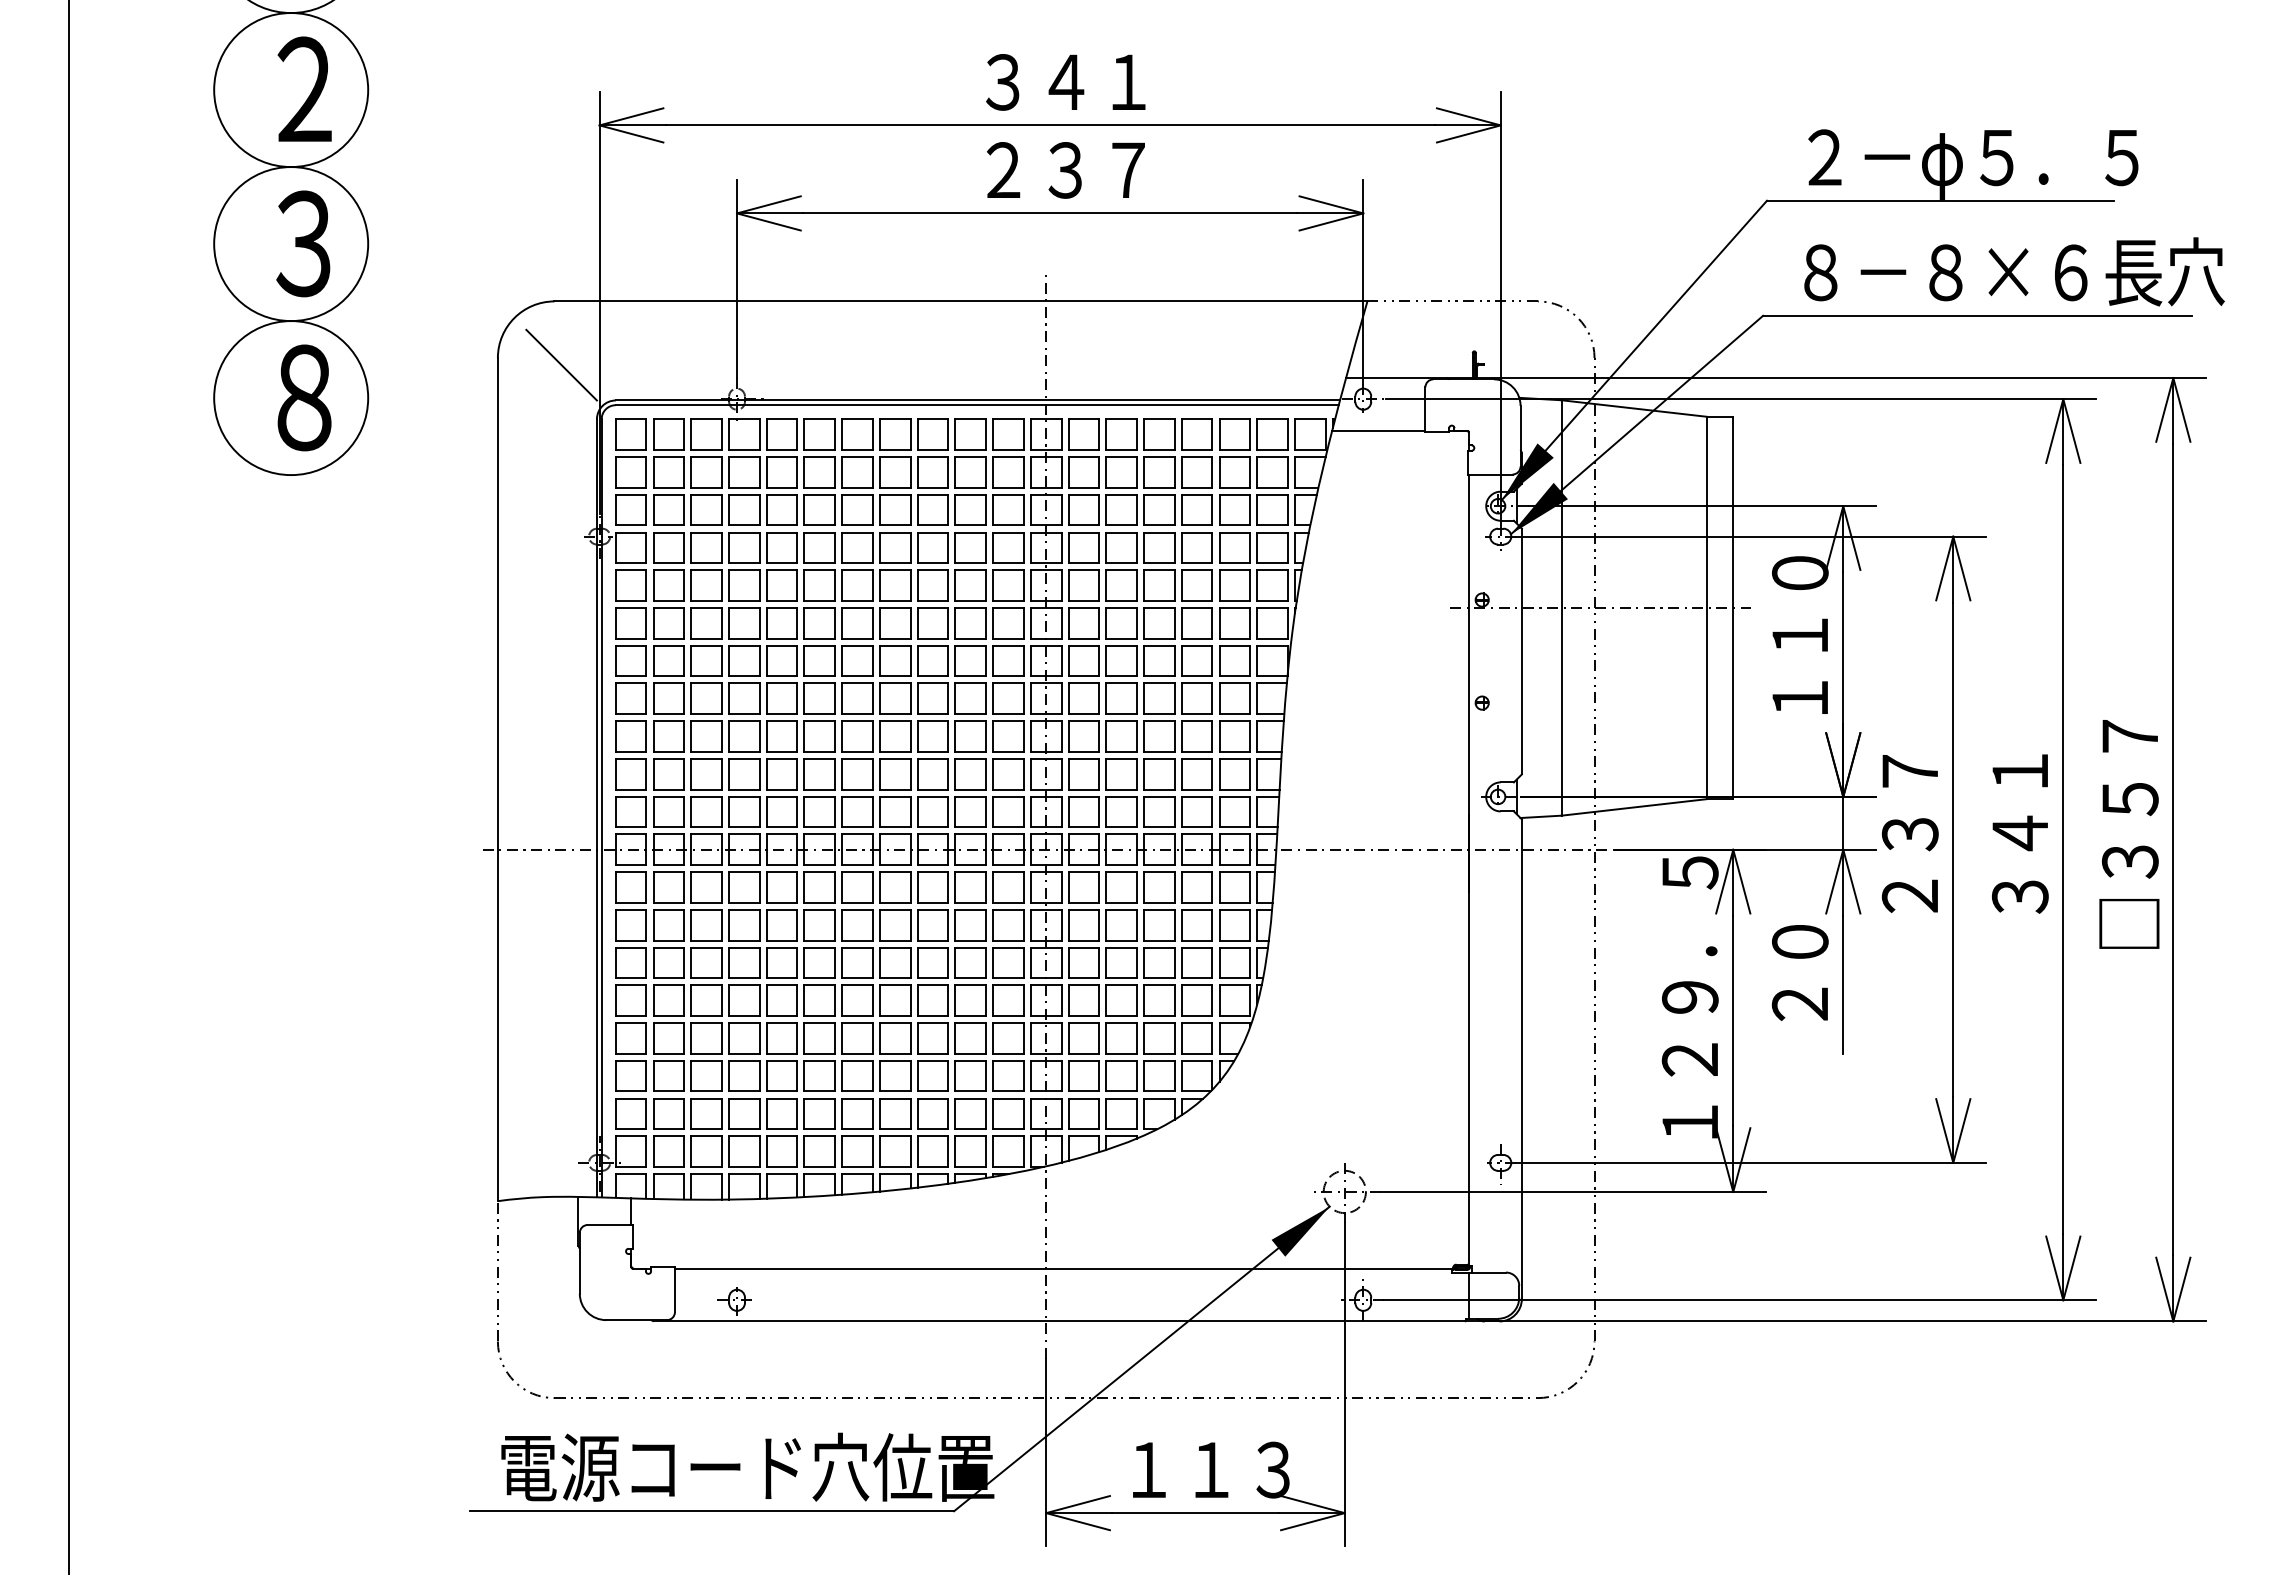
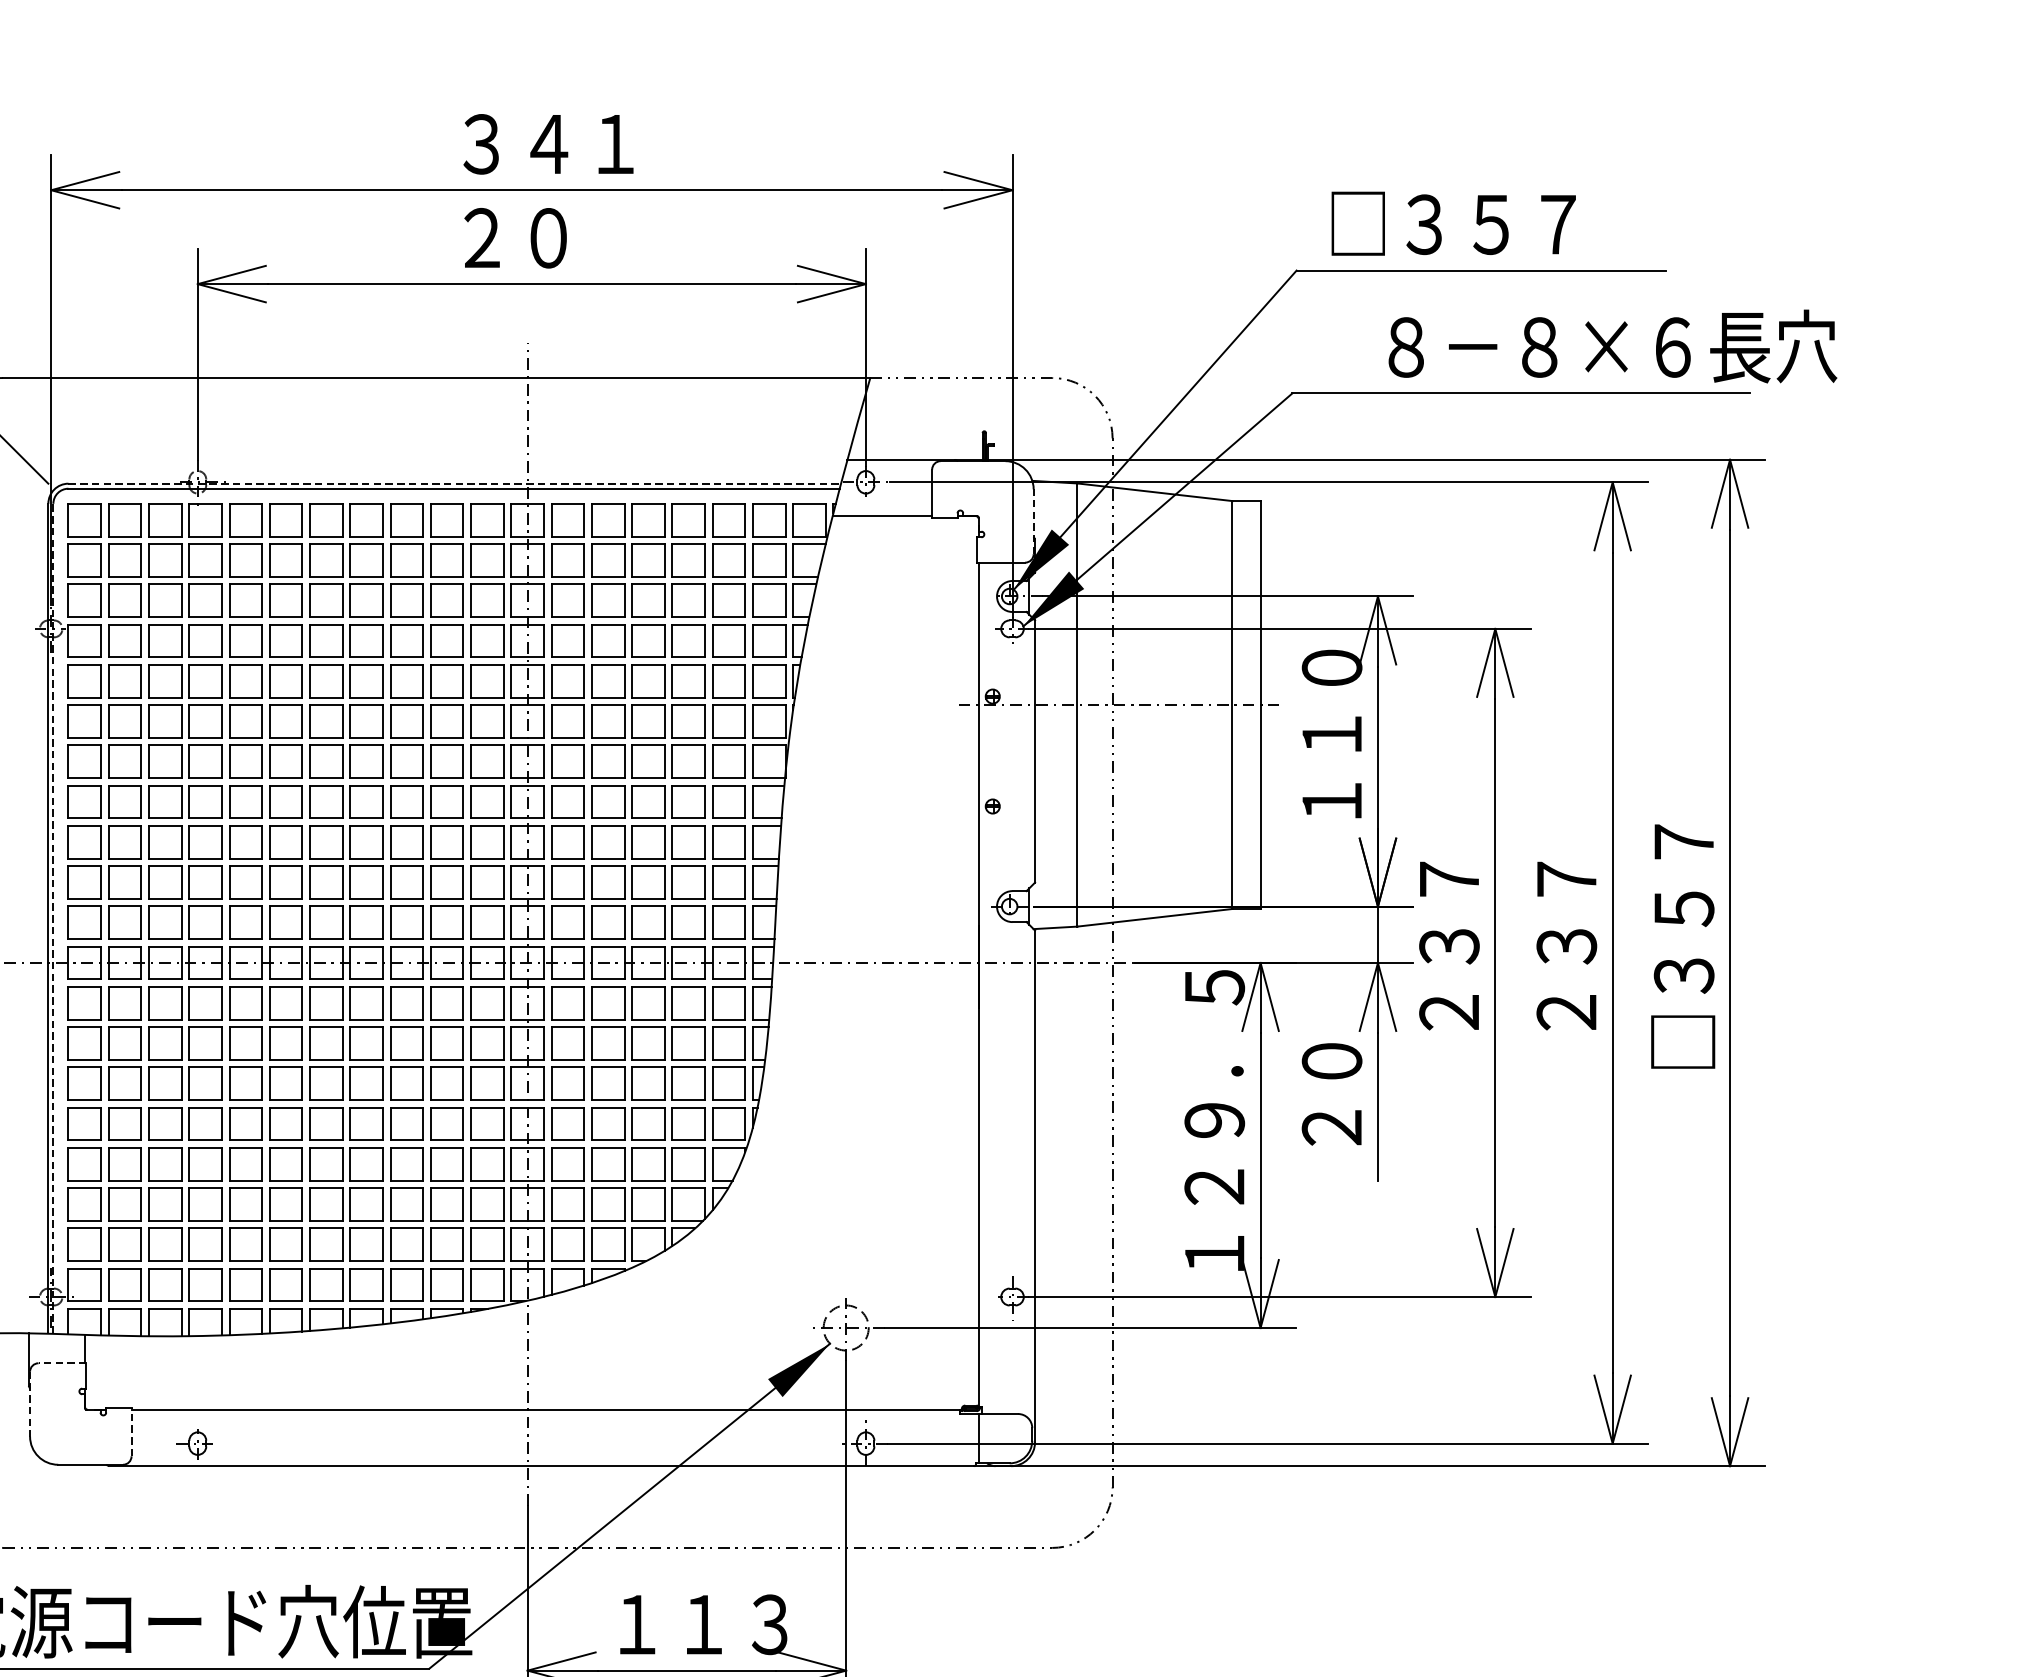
text: (1968, 162) -> (1511, 229), ２－φ５．５ -> □３５７
text: (1096, 170) -> (581, 238), ２３７ -> ２０
text: (2014, 271) -> (1612, 346), moved
line: (978, 400) -> (455, 483), solid -> dashed
line: (1520, 435) -> (1033, 521), solid -> dashed
line: (601, 808) -> (53, 918), solid -> dashed
text: (2019, 833) -> (1565, 945), ３４１ -> ２３７
line: (609, 1225) -> (61, 1363), solid -> dashed
line: (579, 1263) -> (29, 1404), solid -> dashed
line: (674, 1289) -> (131, 1432), solid -> dashed

